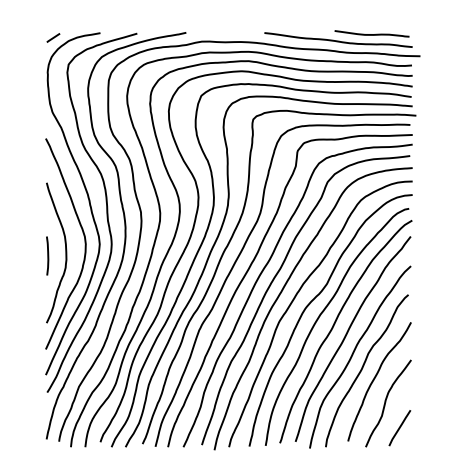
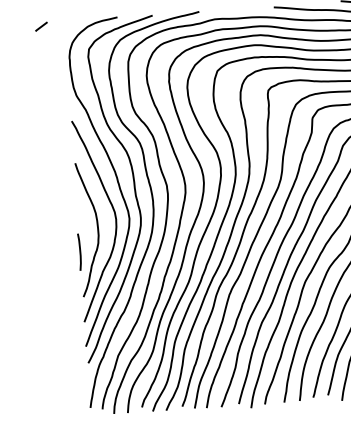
line: (53, 37) -> (41, 26), moved
line: (47, 255) -> (79, 251), moved

